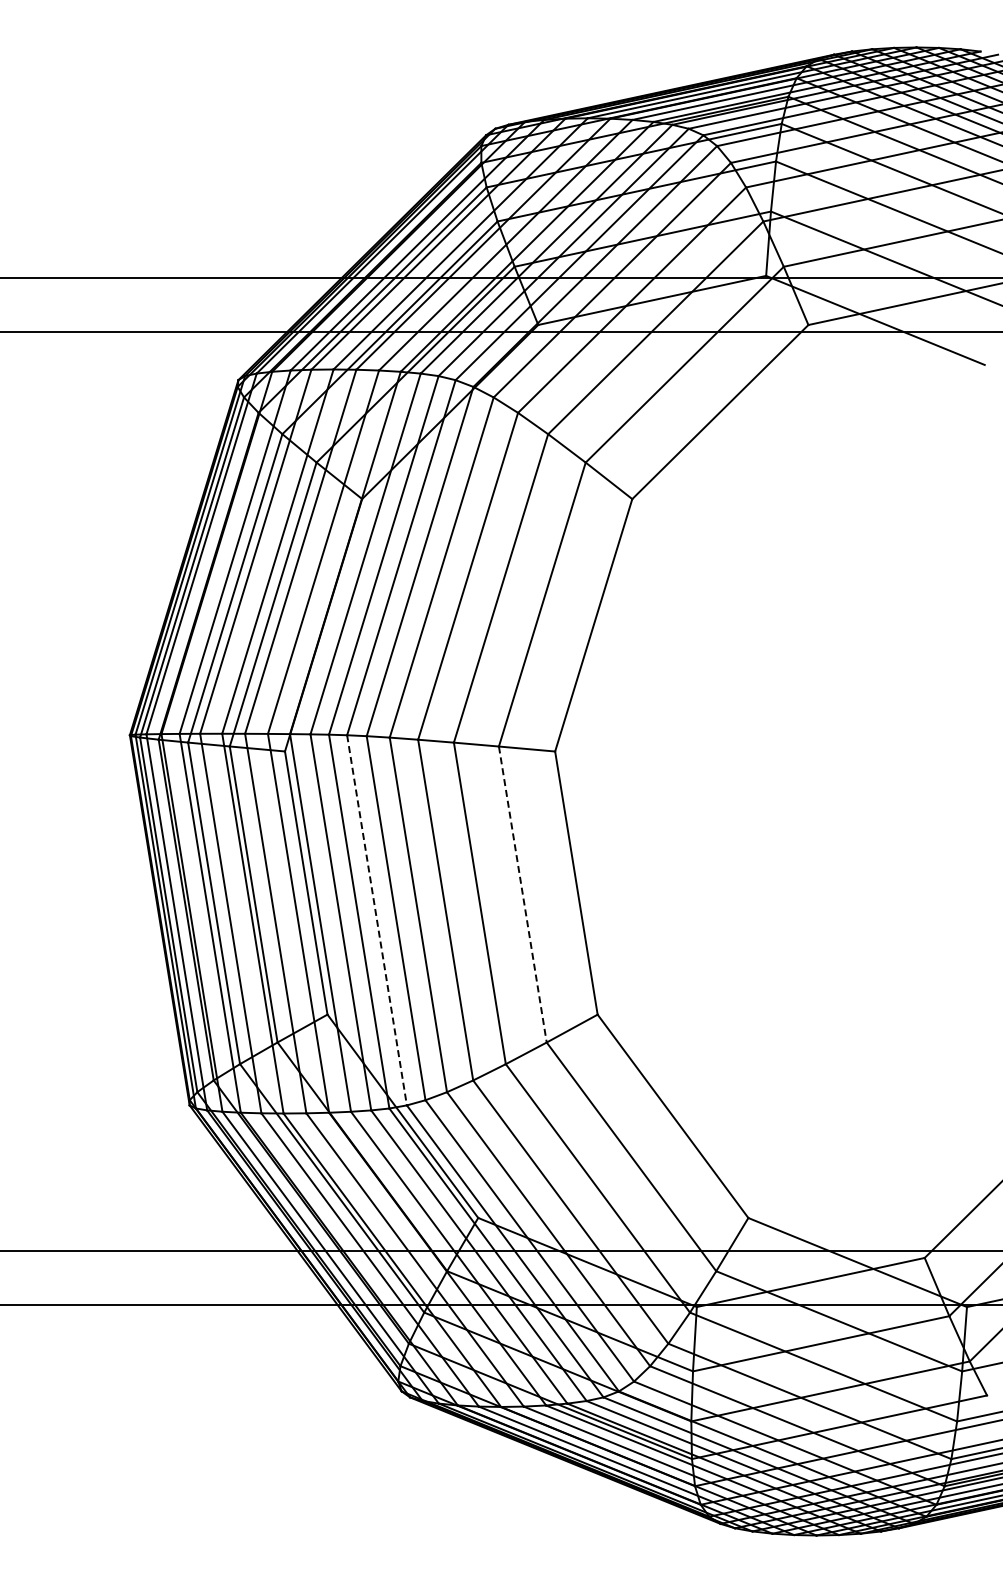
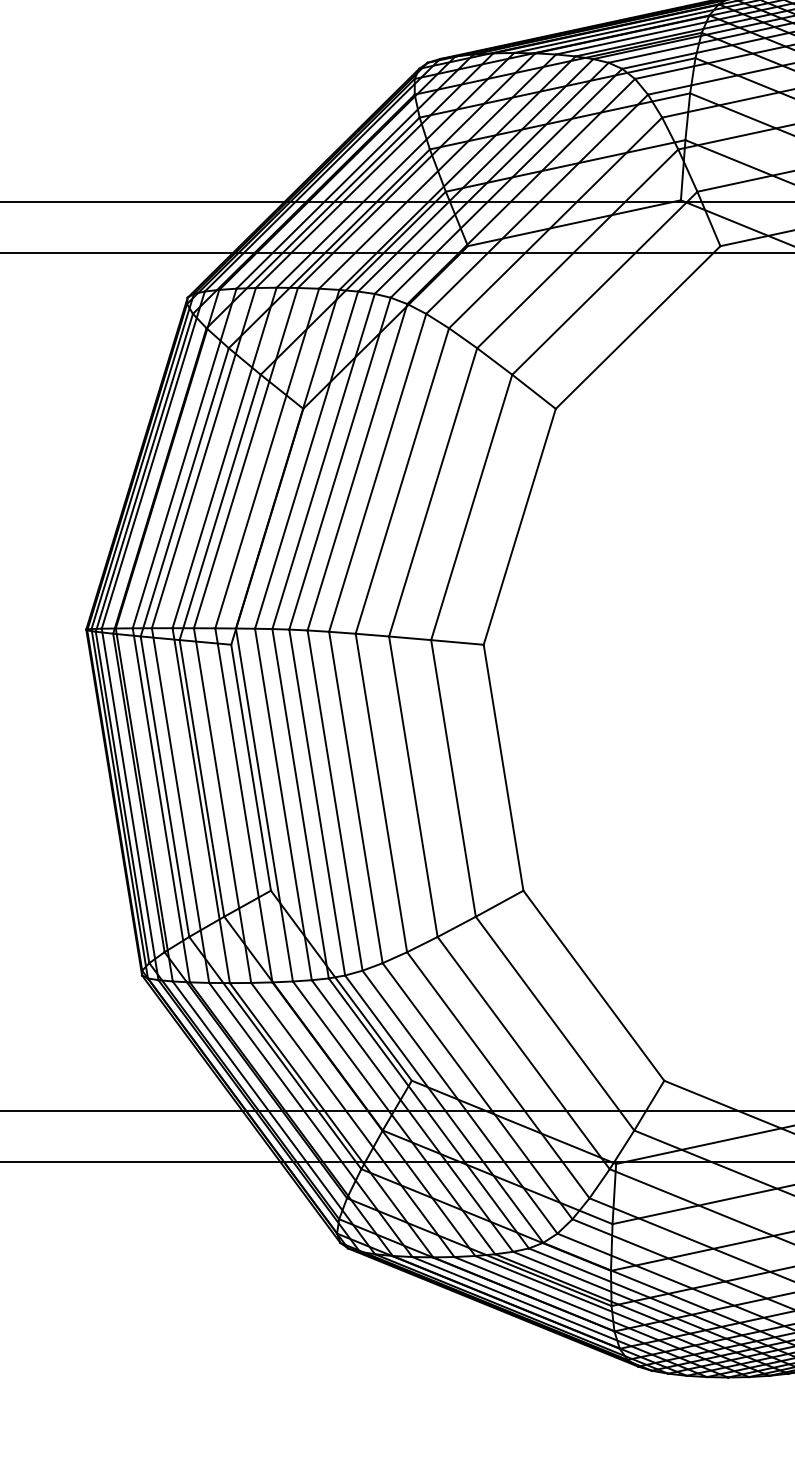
line: (522, 894) -> (453, 778), dashed -> solid
line: (377, 920) -> (317, 802), dashed -> solid

